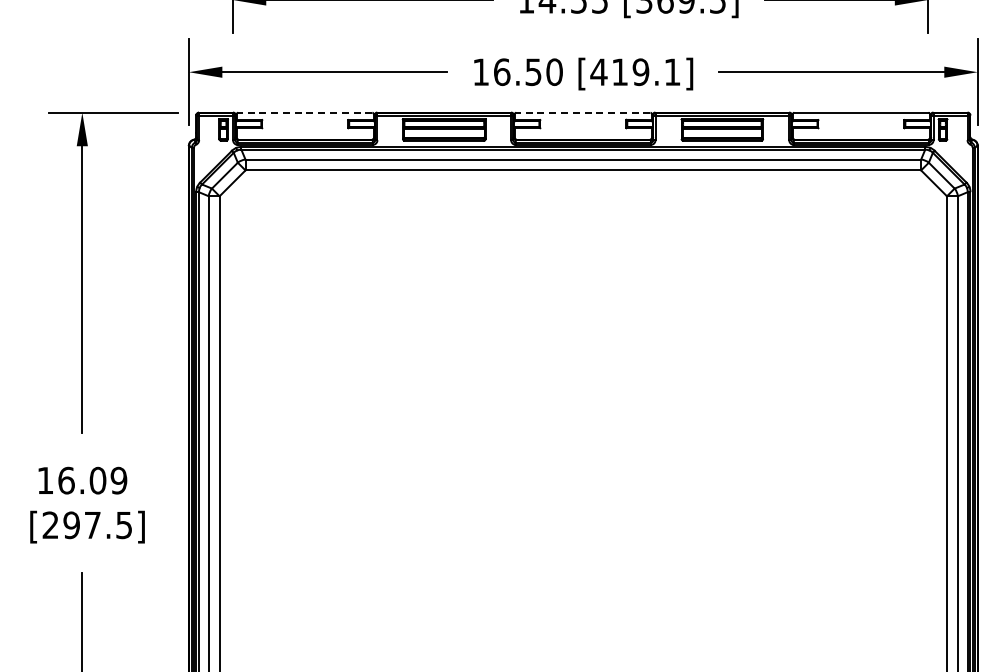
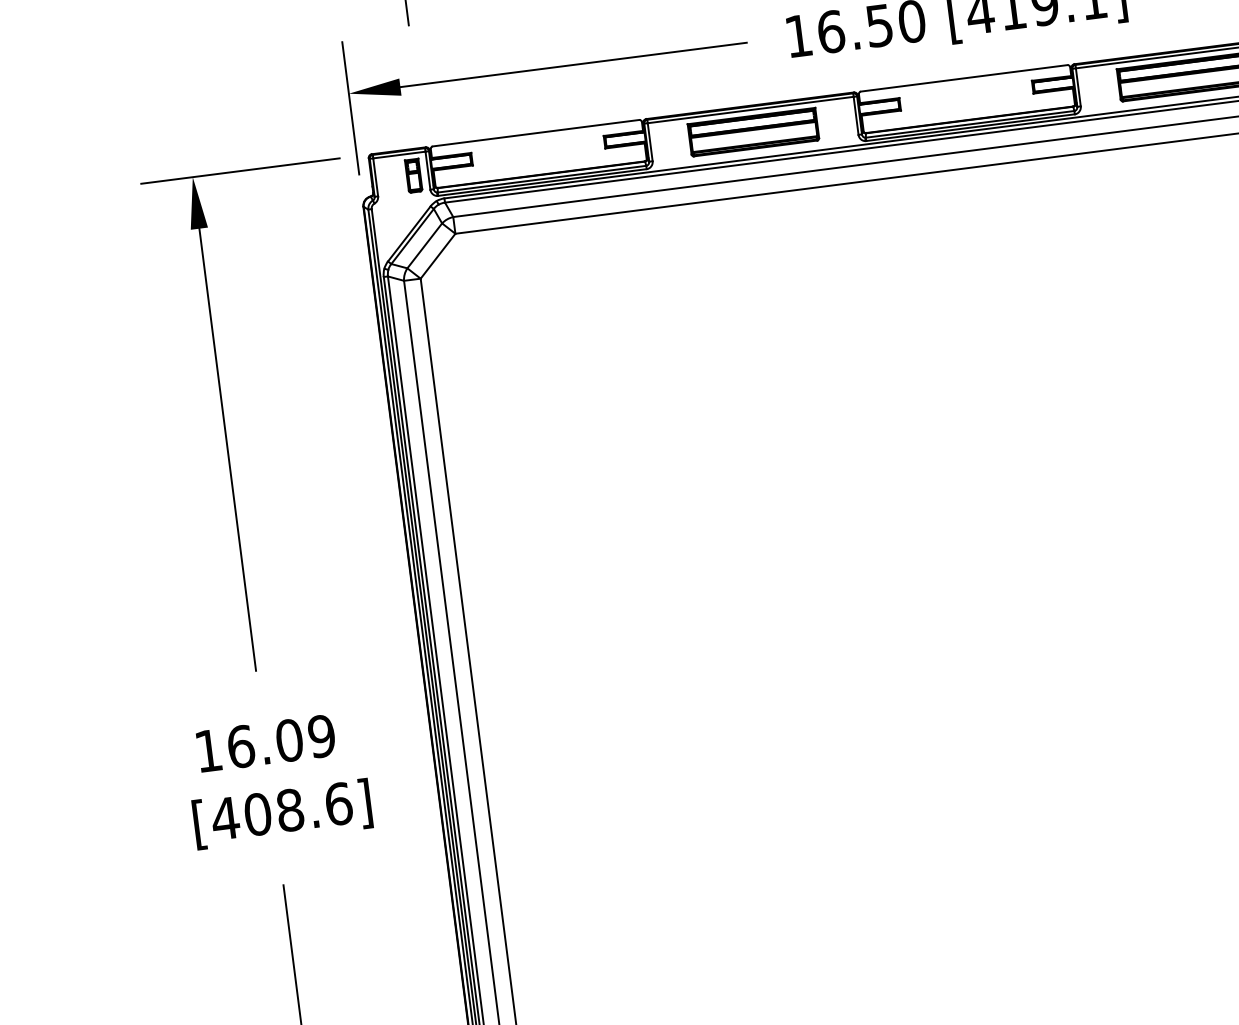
line: (304, 112) -> (534, 132), dashed -> solid
line: (582, 112) -> (962, 78), dashed -> solid
text: (87, 525) -> (282, 811), [297.5] -> [408.6]

